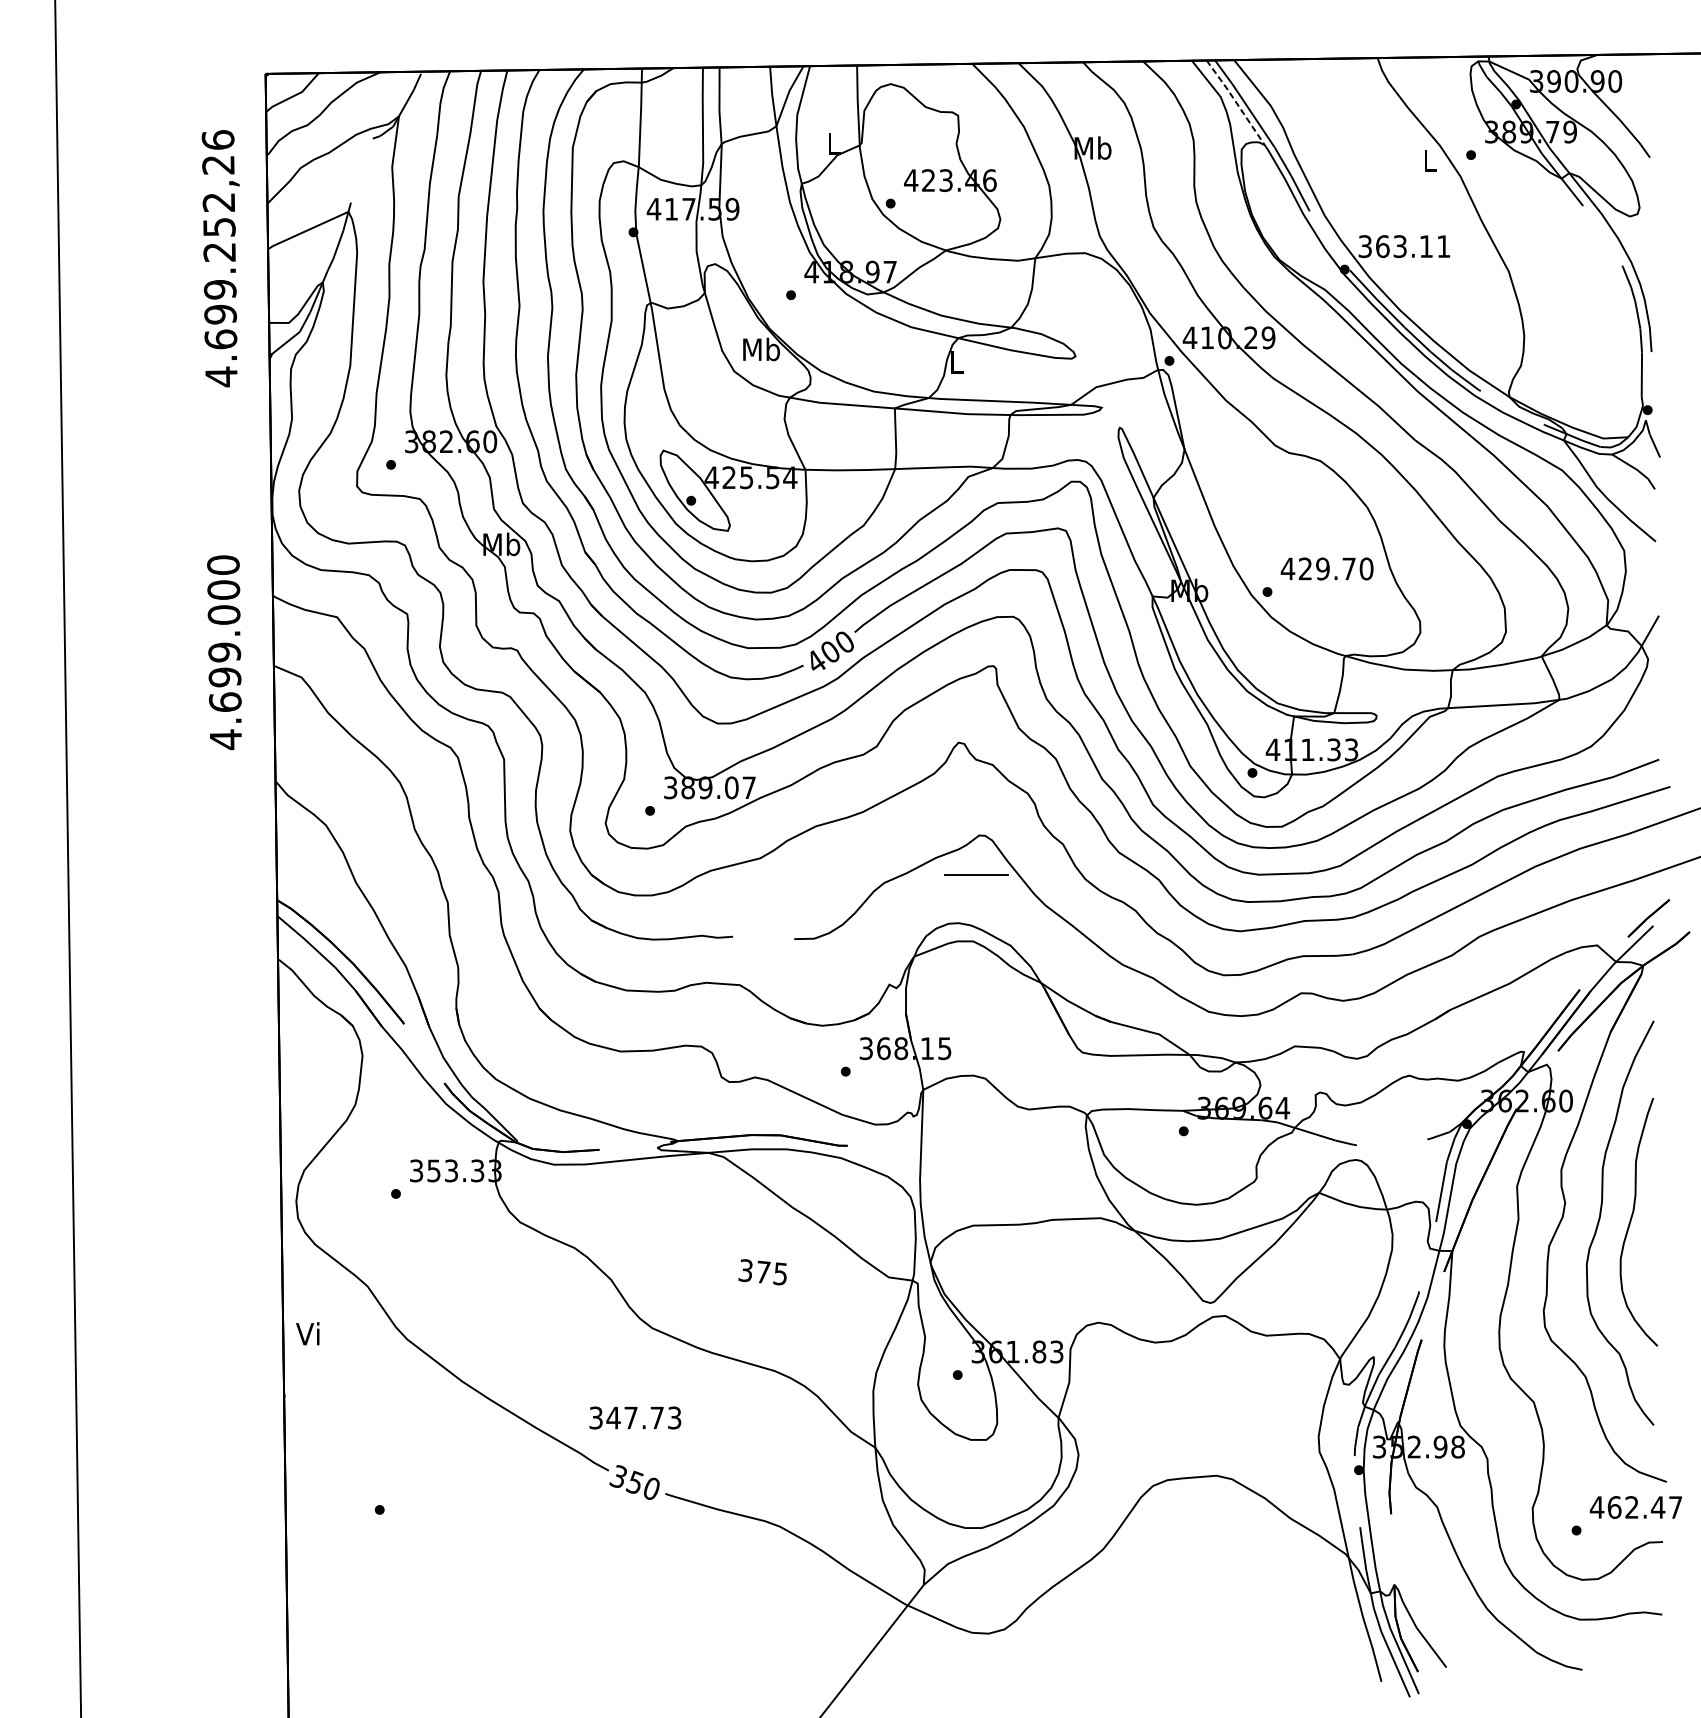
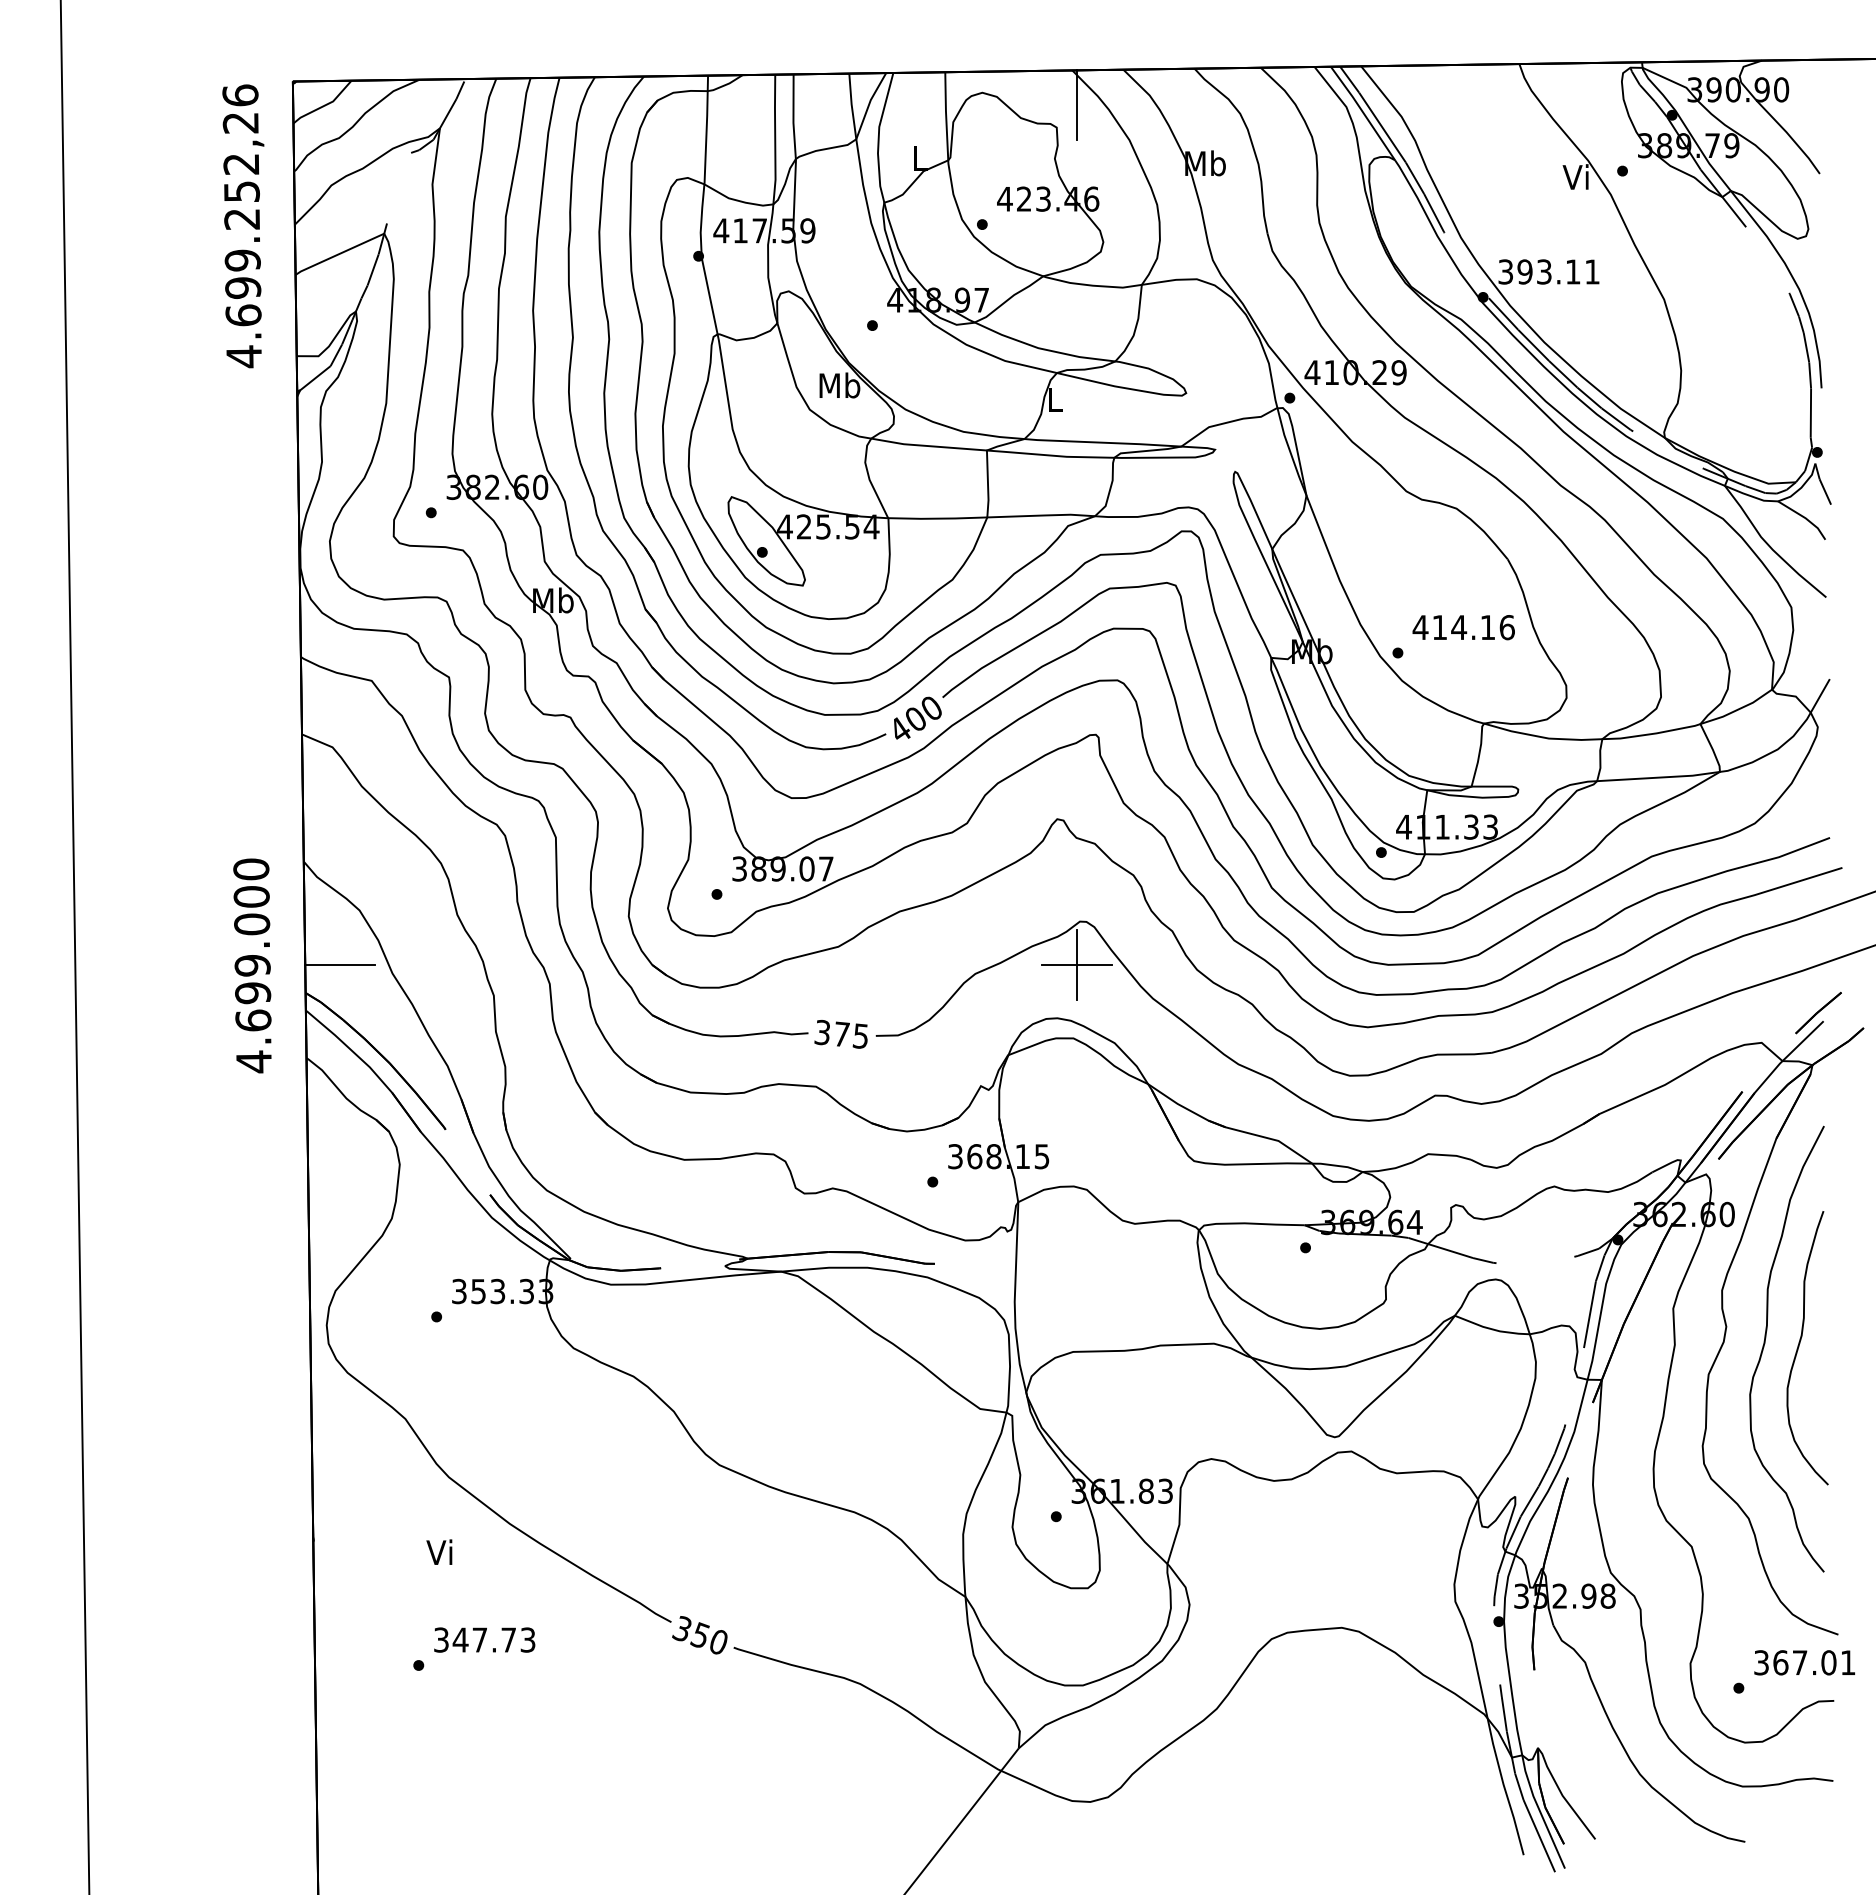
line: (976, 95) -> (1076, 105), added
line: (1236, 101) -> (1363, 112), dashed -> solid
text: (1428, 160) -> (1575, 176), L -> Vi
text: (1382, 246) -> (1524, 271), 363.11 -> 393.11
text: (220, 258) -> (243, 226), moved
text: (1335, 568) -> (1473, 627), 429.70 -> 414.16
text: (224, 652) -> (252, 965), moved
line: (308, 875) -> (340, 965), added
line: (976, 875) -> (1076, 965), added
text: (762, 1272) -> (840, 1034), moved
text: (307, 1333) -> (439, 1551), moved
text: (635, 1417) -> (484, 1639), moved
text: (1636, 1507) -> (1804, 1662), 462.47 -> 367.01

